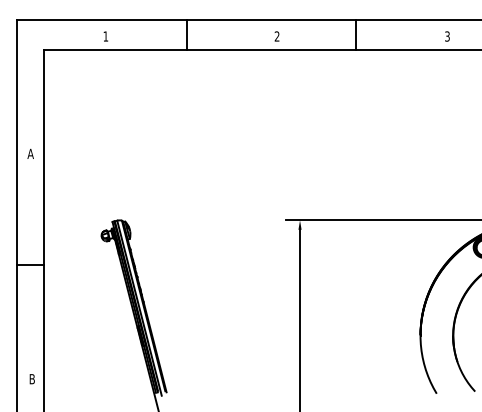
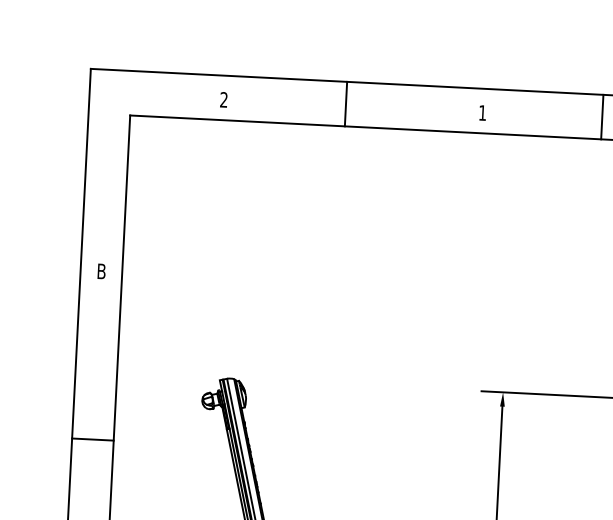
text: (105, 36) -> (223, 99), 1 -> 2
text: (276, 36) -> (481, 112), 2 -> 1
text: (30, 153) -> (101, 270), A -> B

